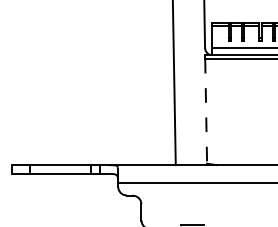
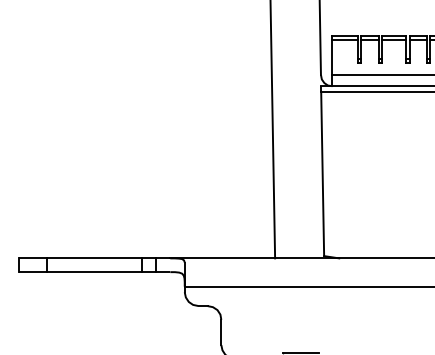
line: (206, 111) -> (323, 174), dashed -> solid

